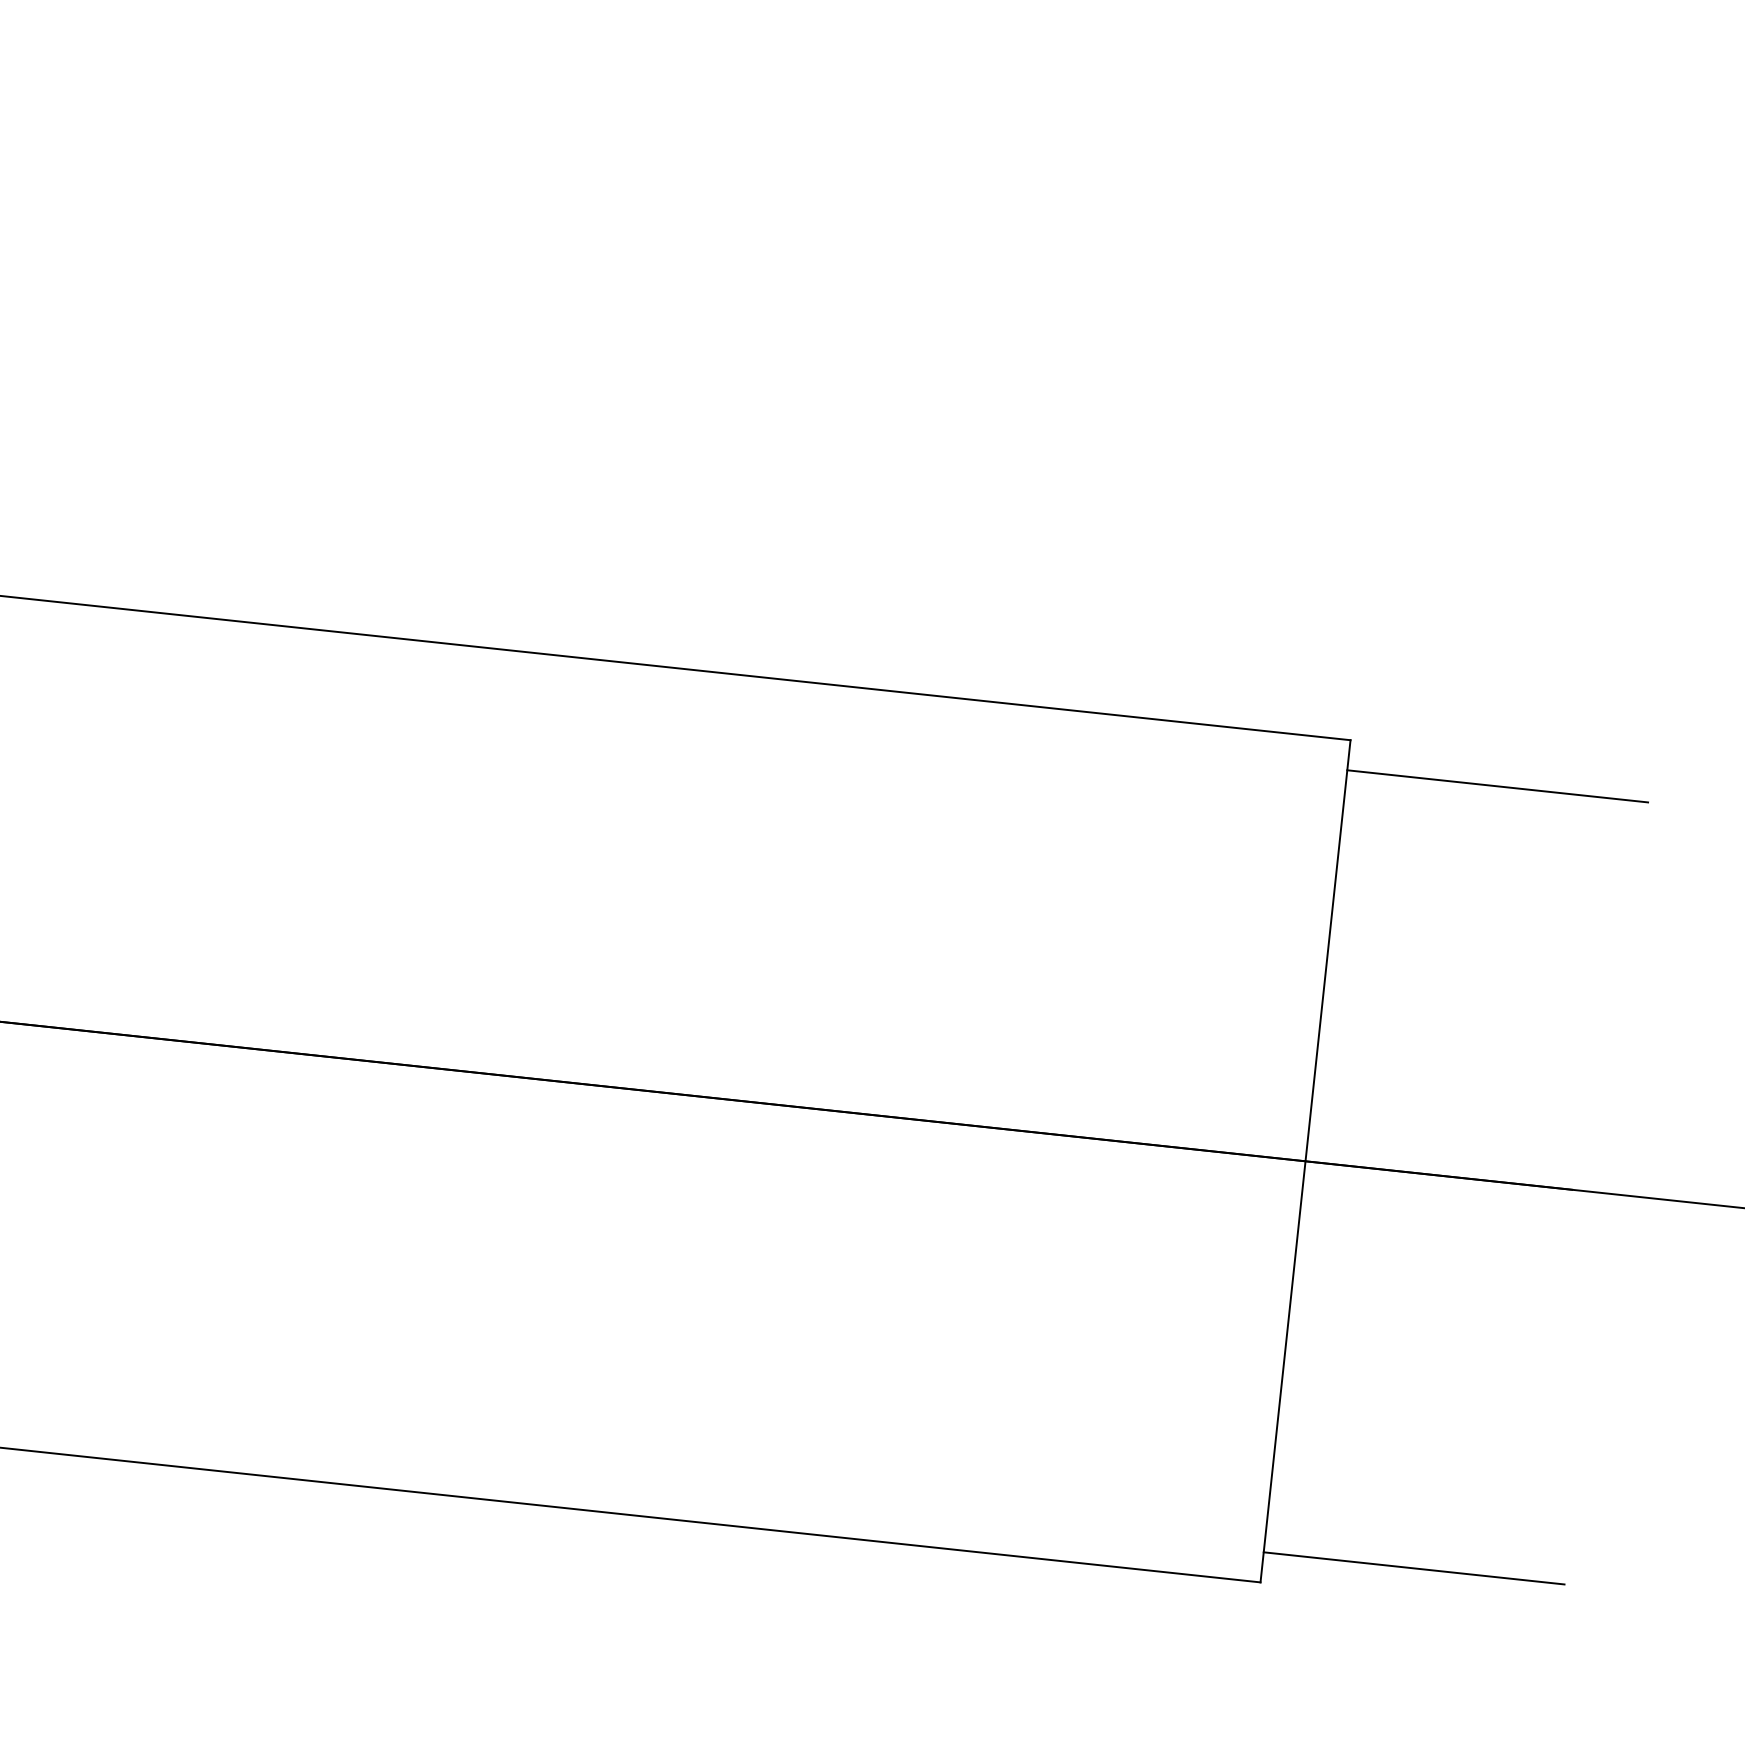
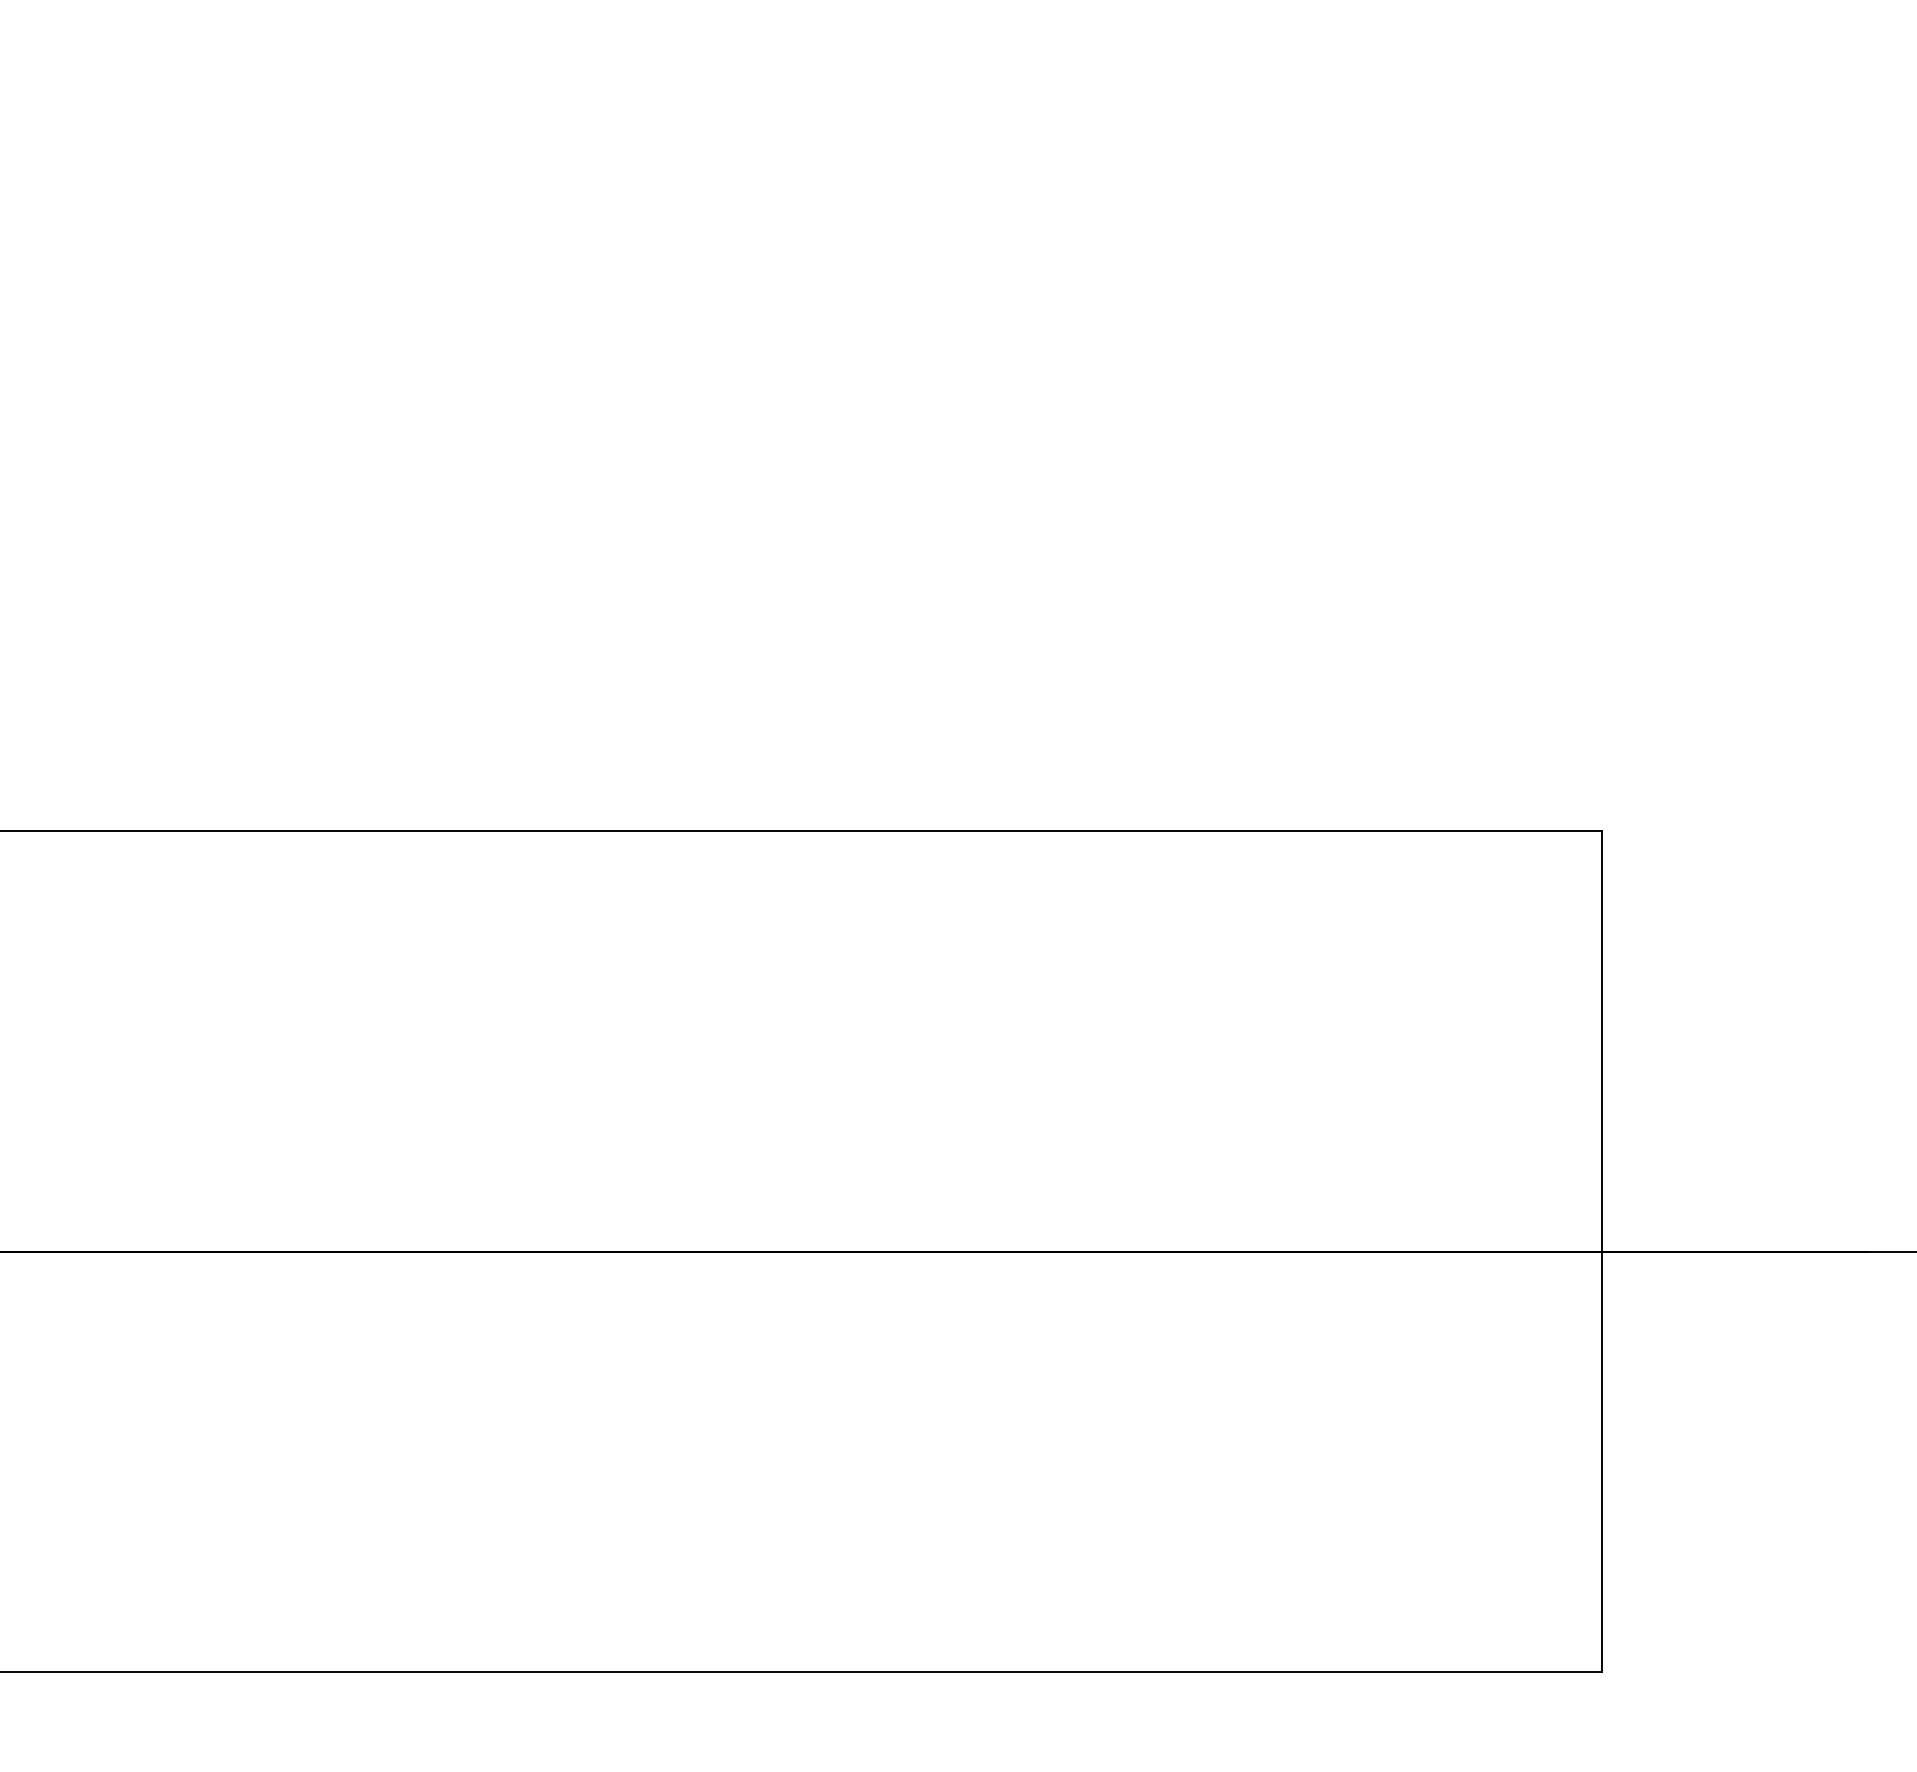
line: (1497, 786) -> (1751, 861), removed
line: (1413, 1568) -> (1751, 1642), removed

